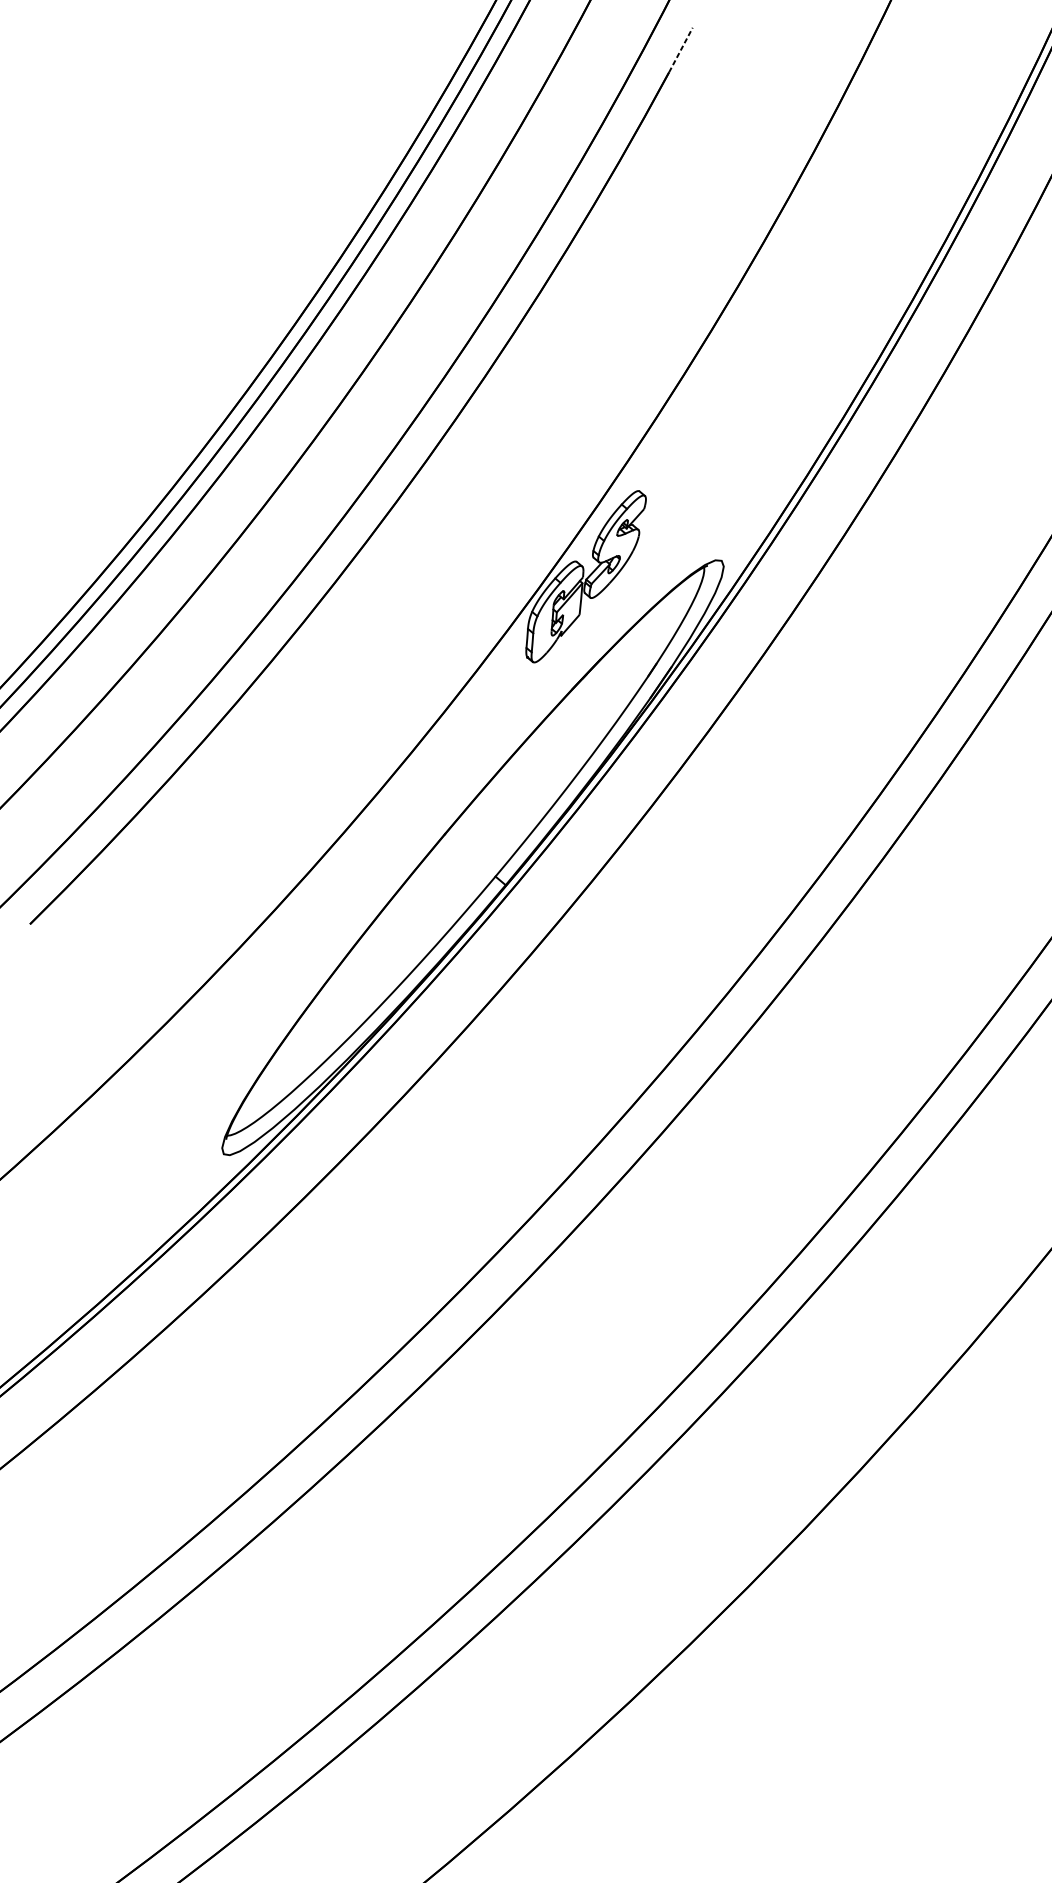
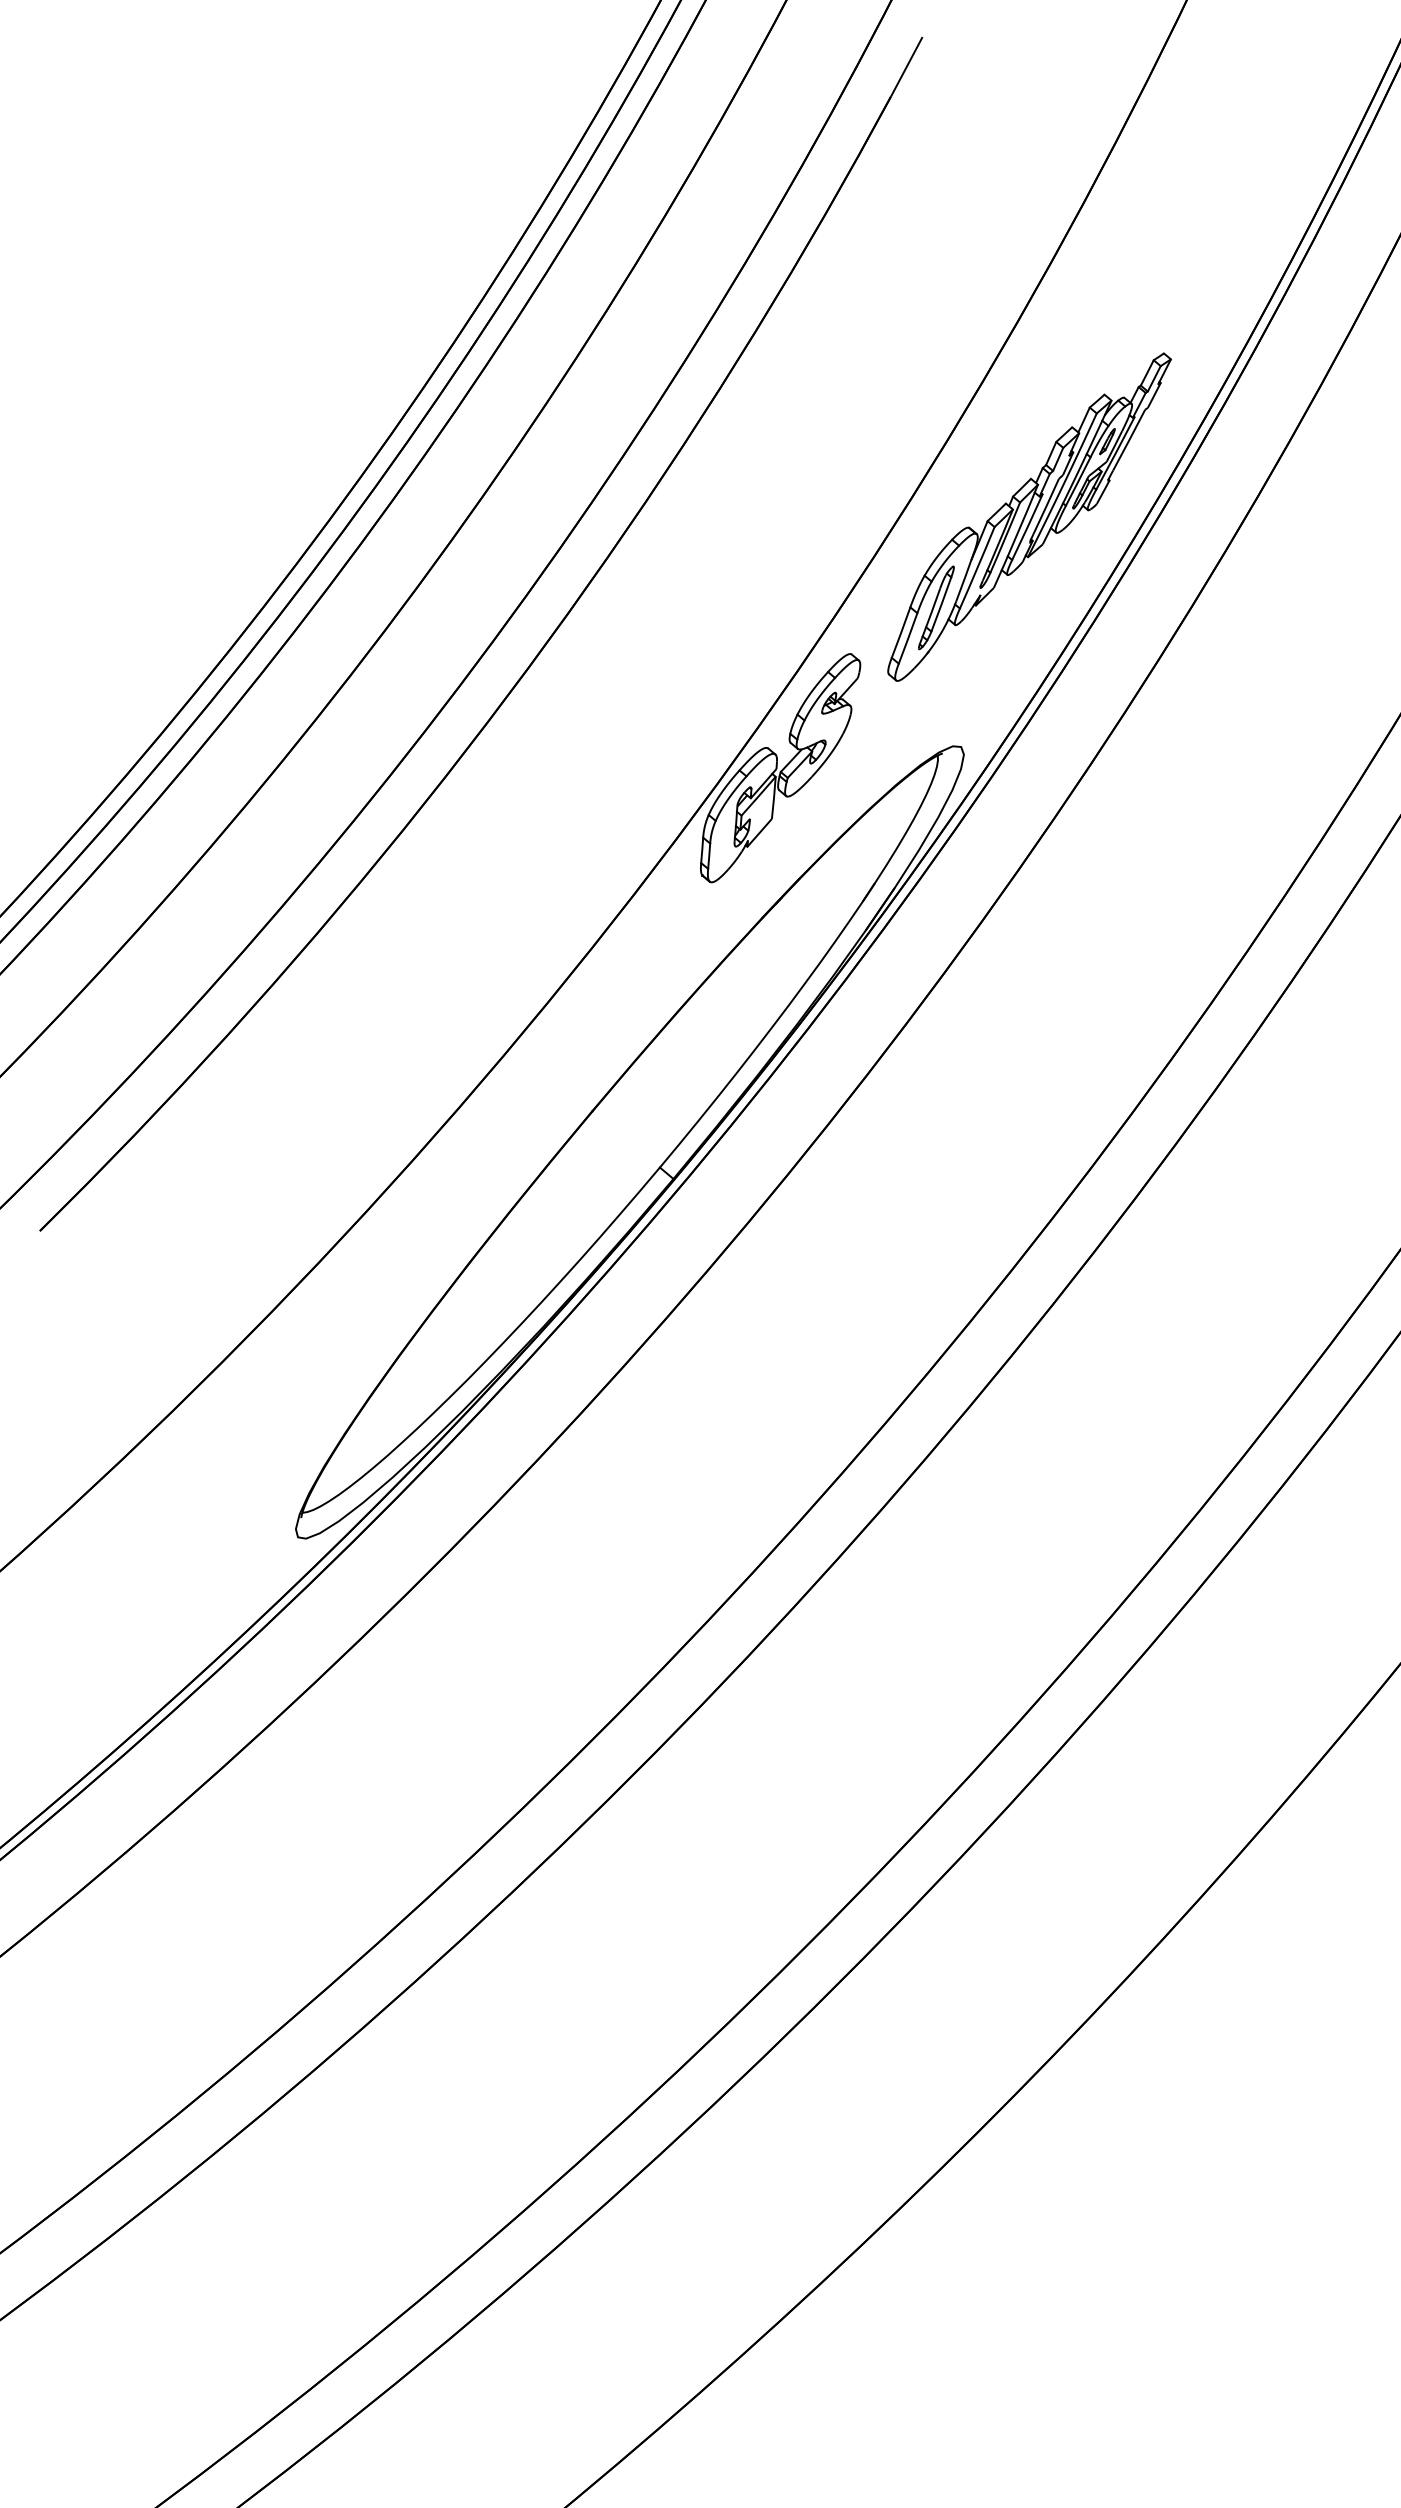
line: (680, 49) -> (906, 66), dashed -> solid
part: (773, 387) -> (1029, 516), added

